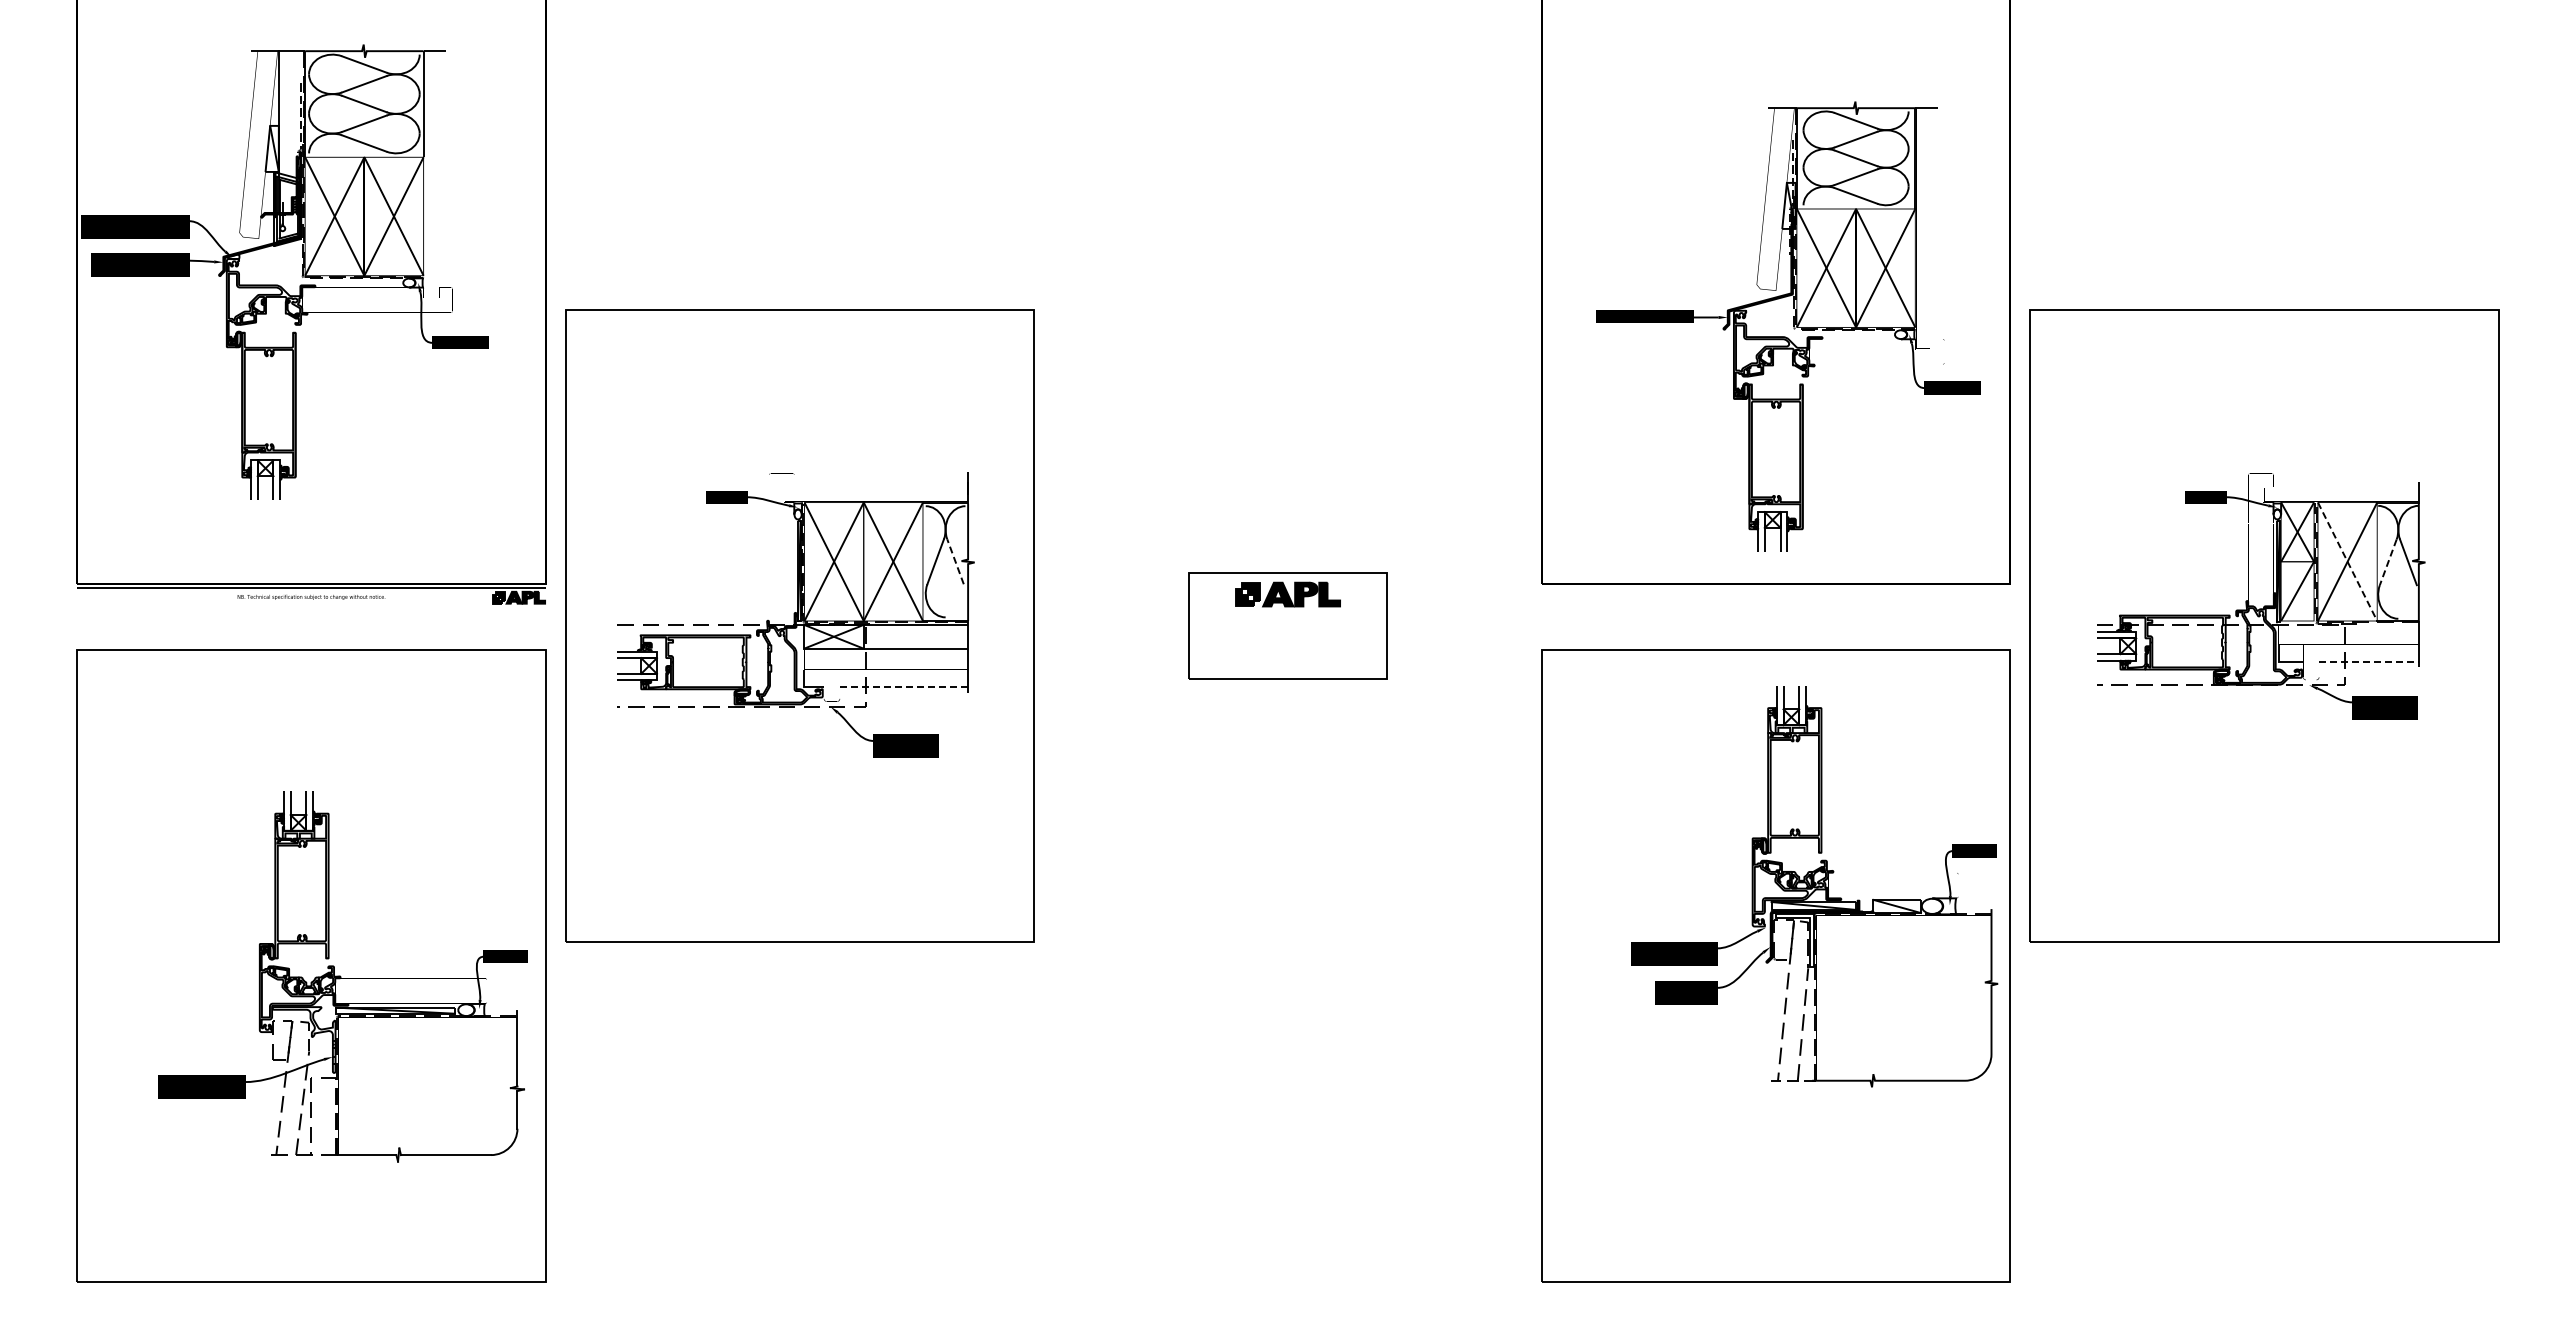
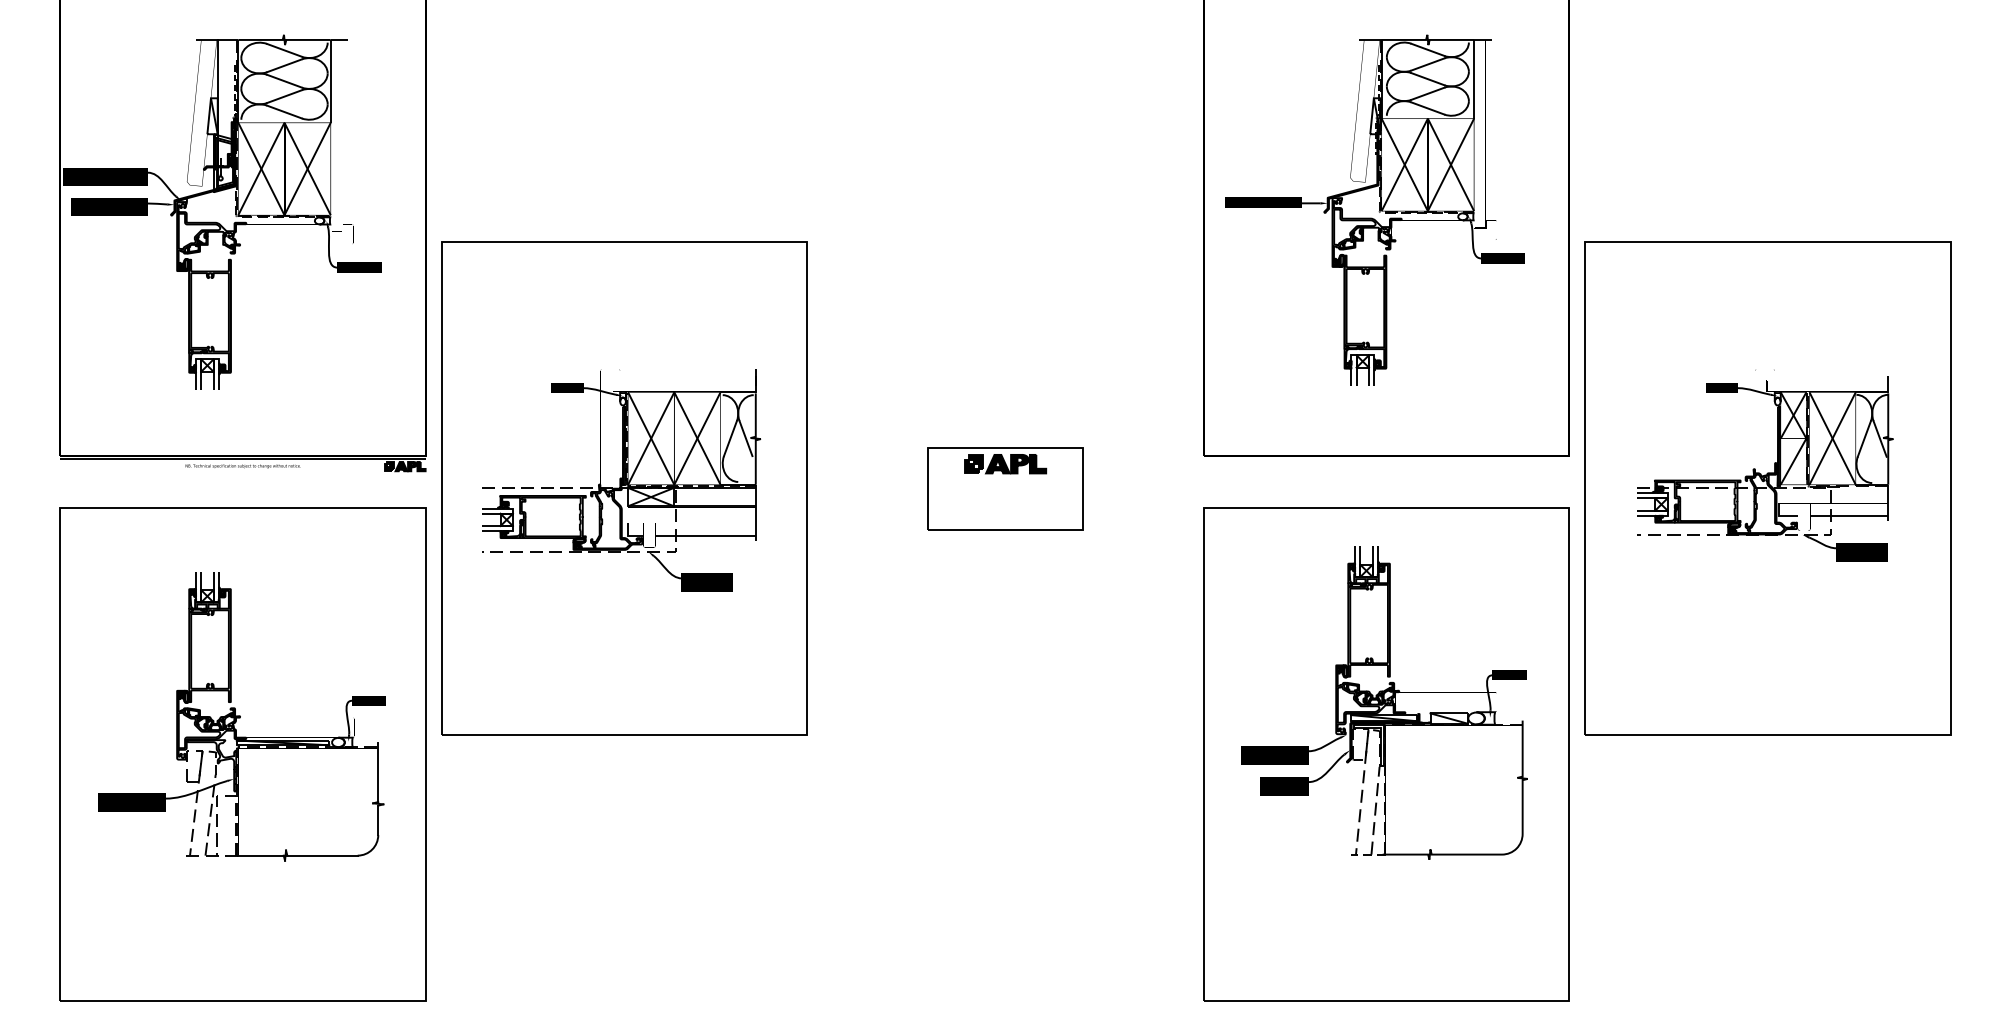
part: (1788, 326) -> (1375, 210), moved
line: (955, 561) -> (745, 438), dashed -> solid
line: (2347, 562) -> (1832, 439), dashed -> solid
line: (2388, 562) -> (1864, 439), dashed -> solid
line: (2368, 661) -> (1848, 516), dashed -> solid
line: (904, 686) -> (706, 535), dashed -> solid
part: (1814, 886) -> (1384, 702), moved
part: (342, 976) -> (241, 716), moved

